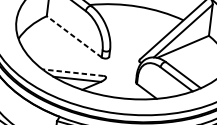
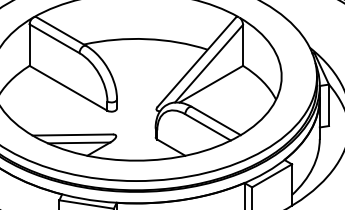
line: (74, 36) -> (68, 88), dashed -> solid
line: (72, 73) -> (72, 135), dashed -> solid

